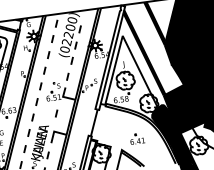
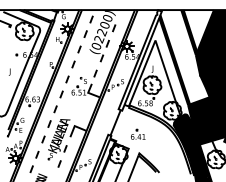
line: (56, 113) -> (79, 108), removed
part: (137, 137) -> (138, 133), moved

